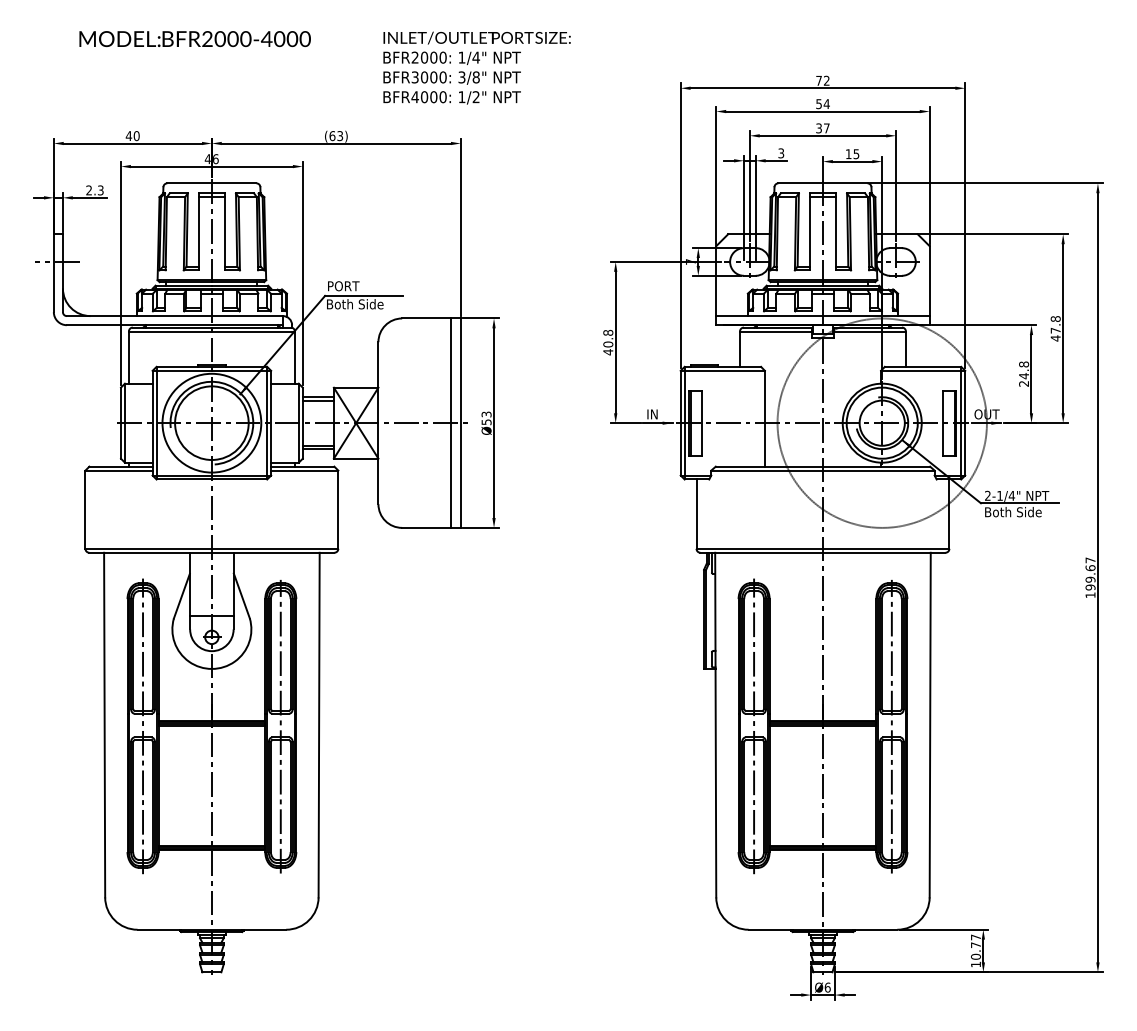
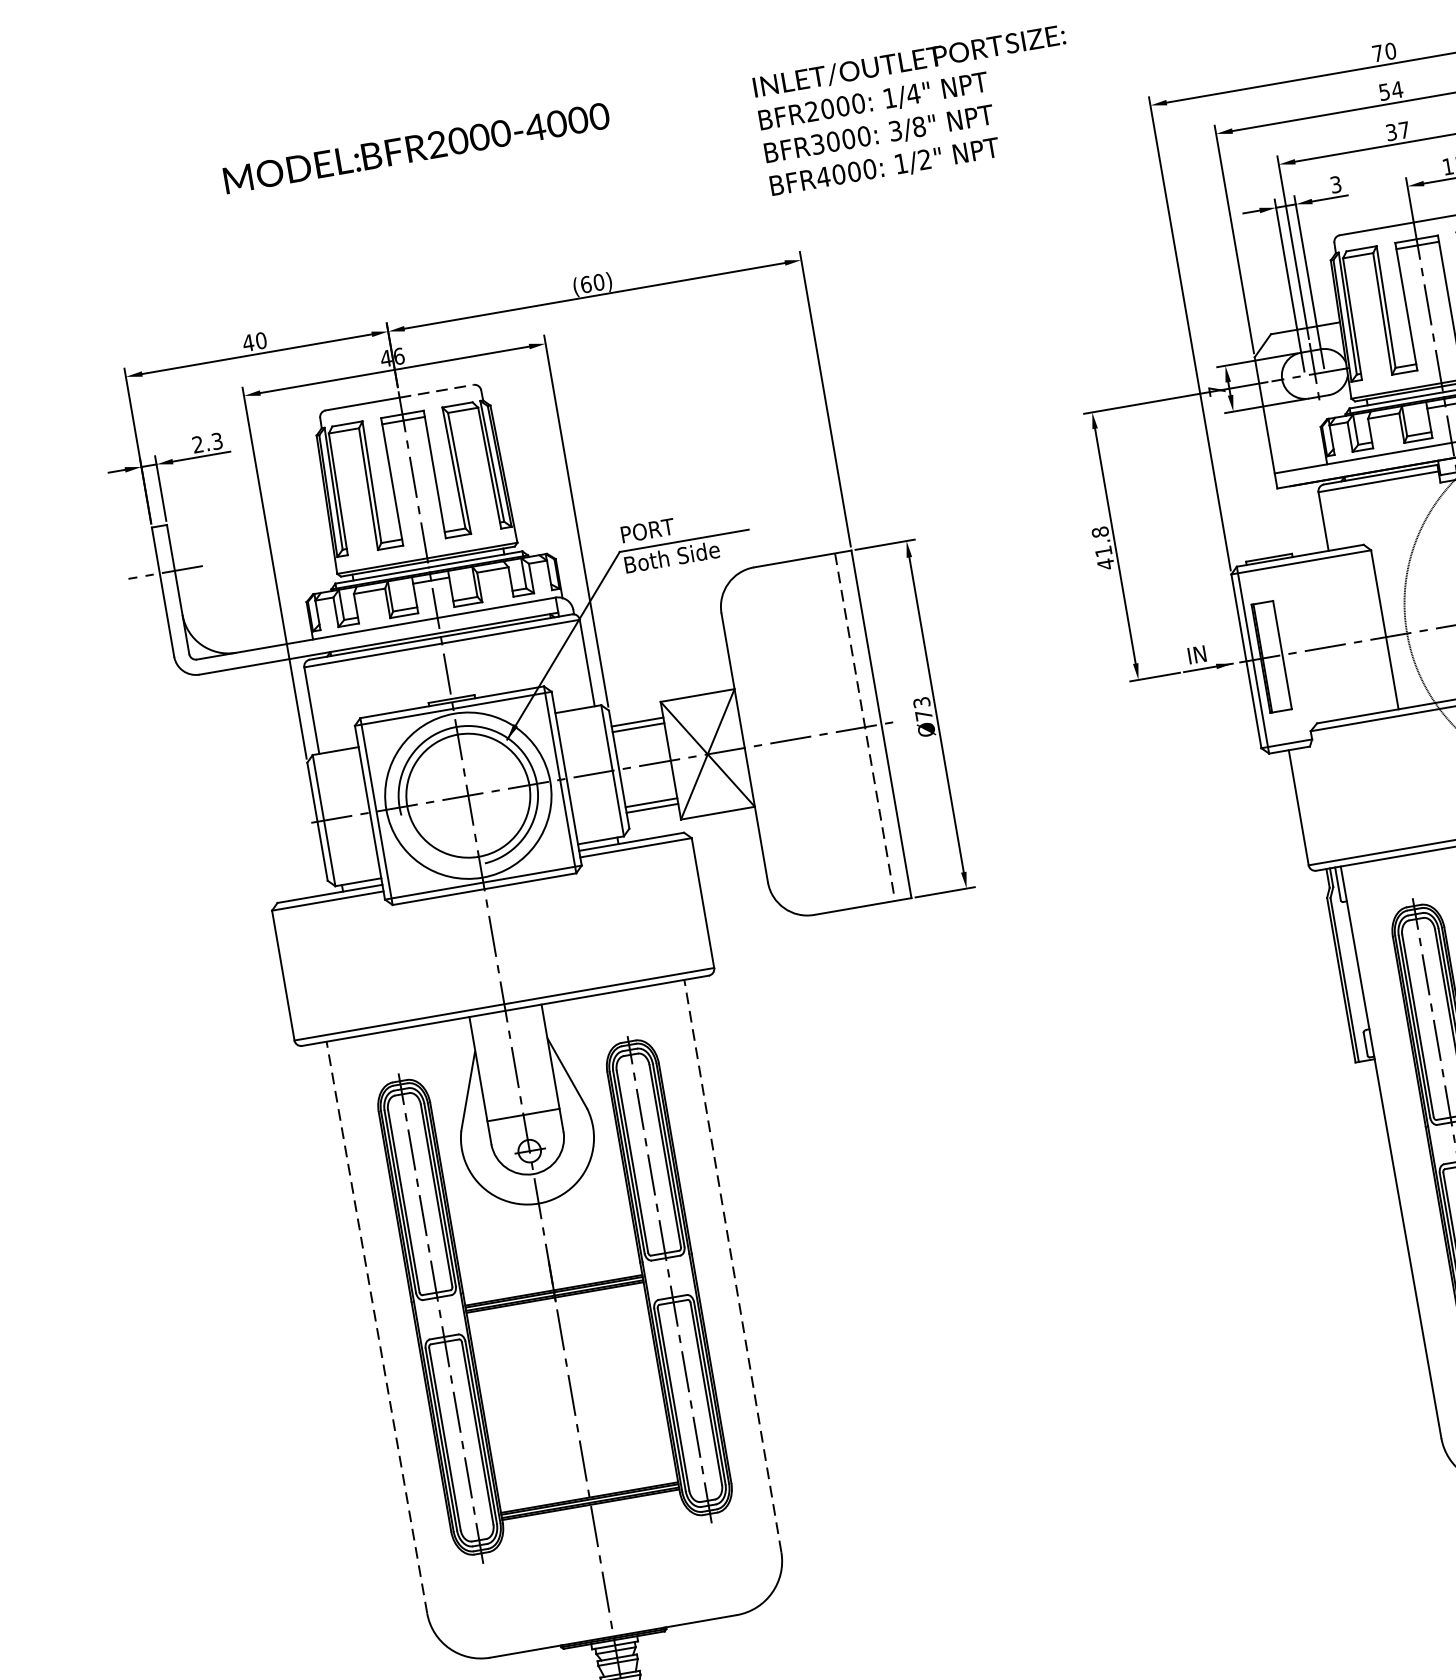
text: (194, 39) -> (415, 149), moved
text: (476, 67) -> (916, 110), moved
text: (826, 80) -> (1390, 50), 72 -> 70
text: (340, 136) -> (599, 283), (63) -> (60)
line: (234, 183) -> (437, 391), solid -> dashed
text: (608, 344) -> (1104, 551), 40.8 -> 41.8
text: (486, 422) -> (923, 715), Ø53 -> Ø73
line: (450, 423) -> (864, 727), solid -> dashed
line: (104, 724) -> (376, 1326), solid -> dashed
line: (319, 724) -> (733, 1264), solid -> dashed

